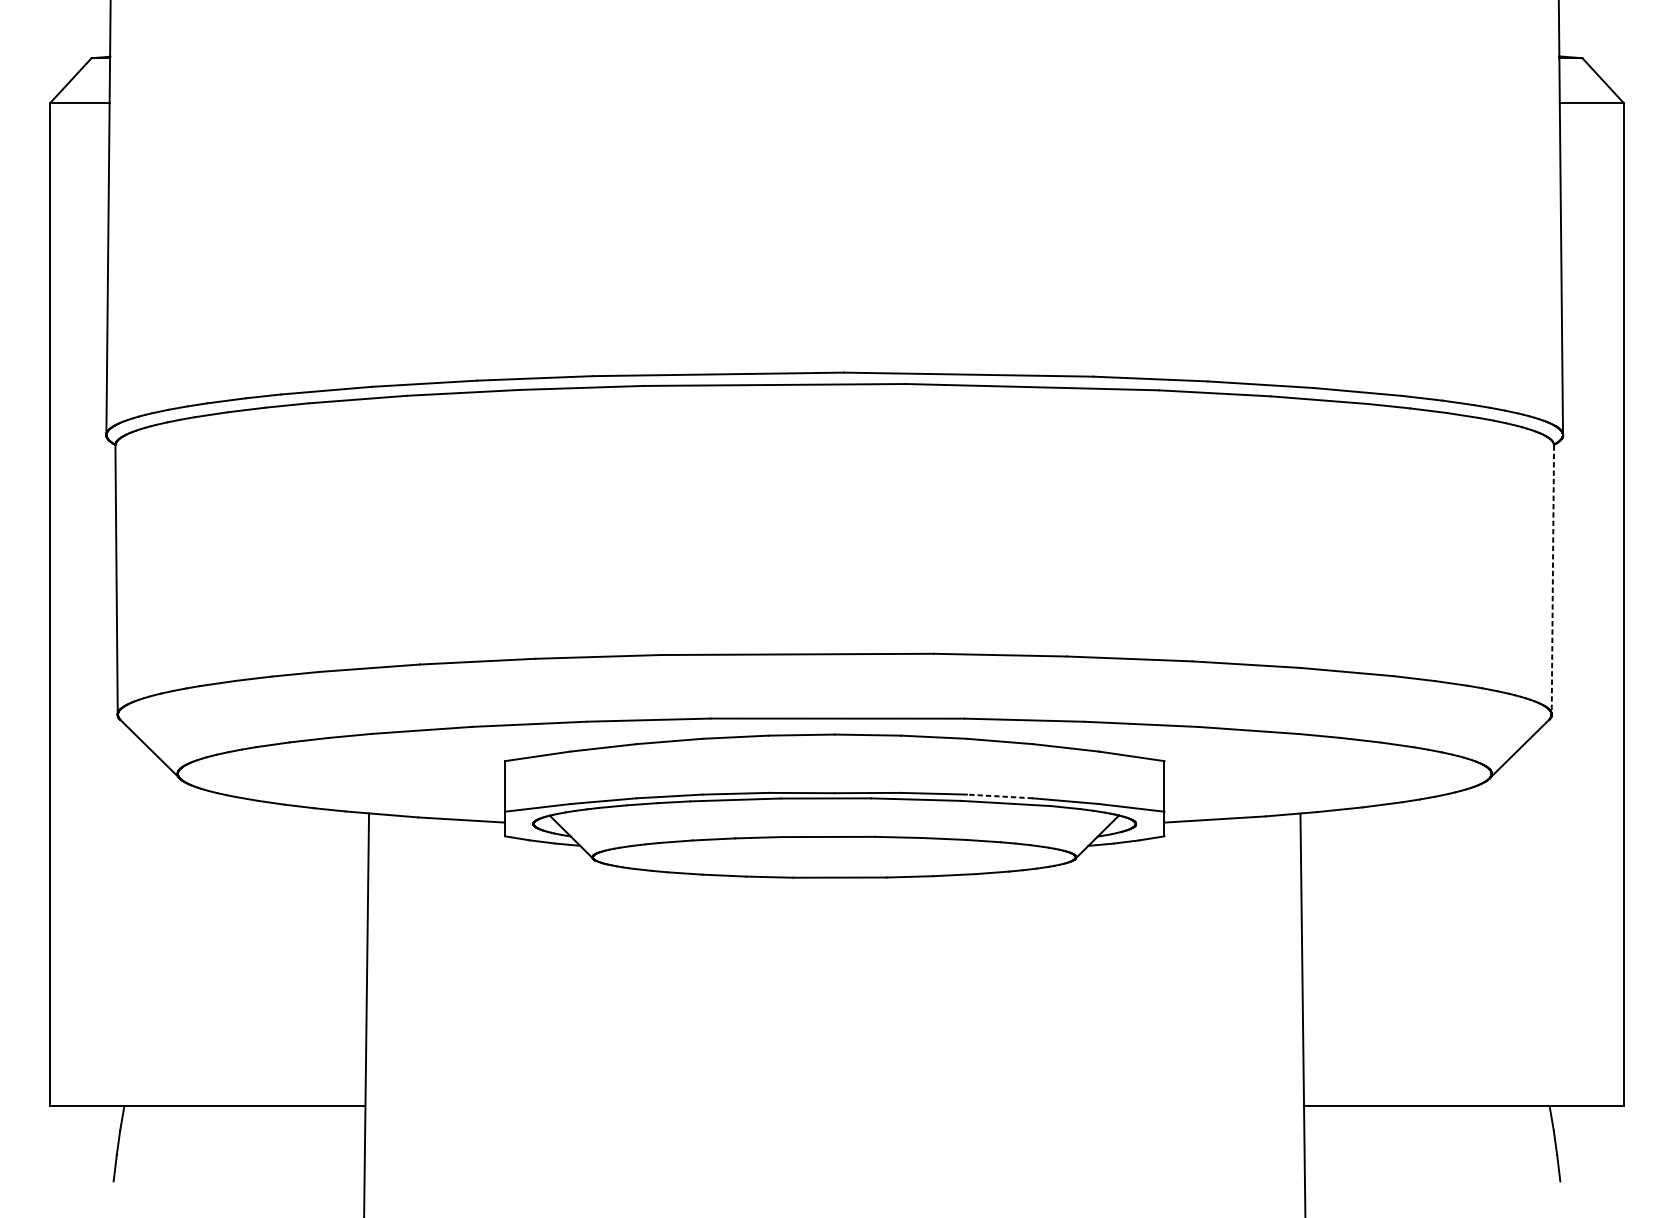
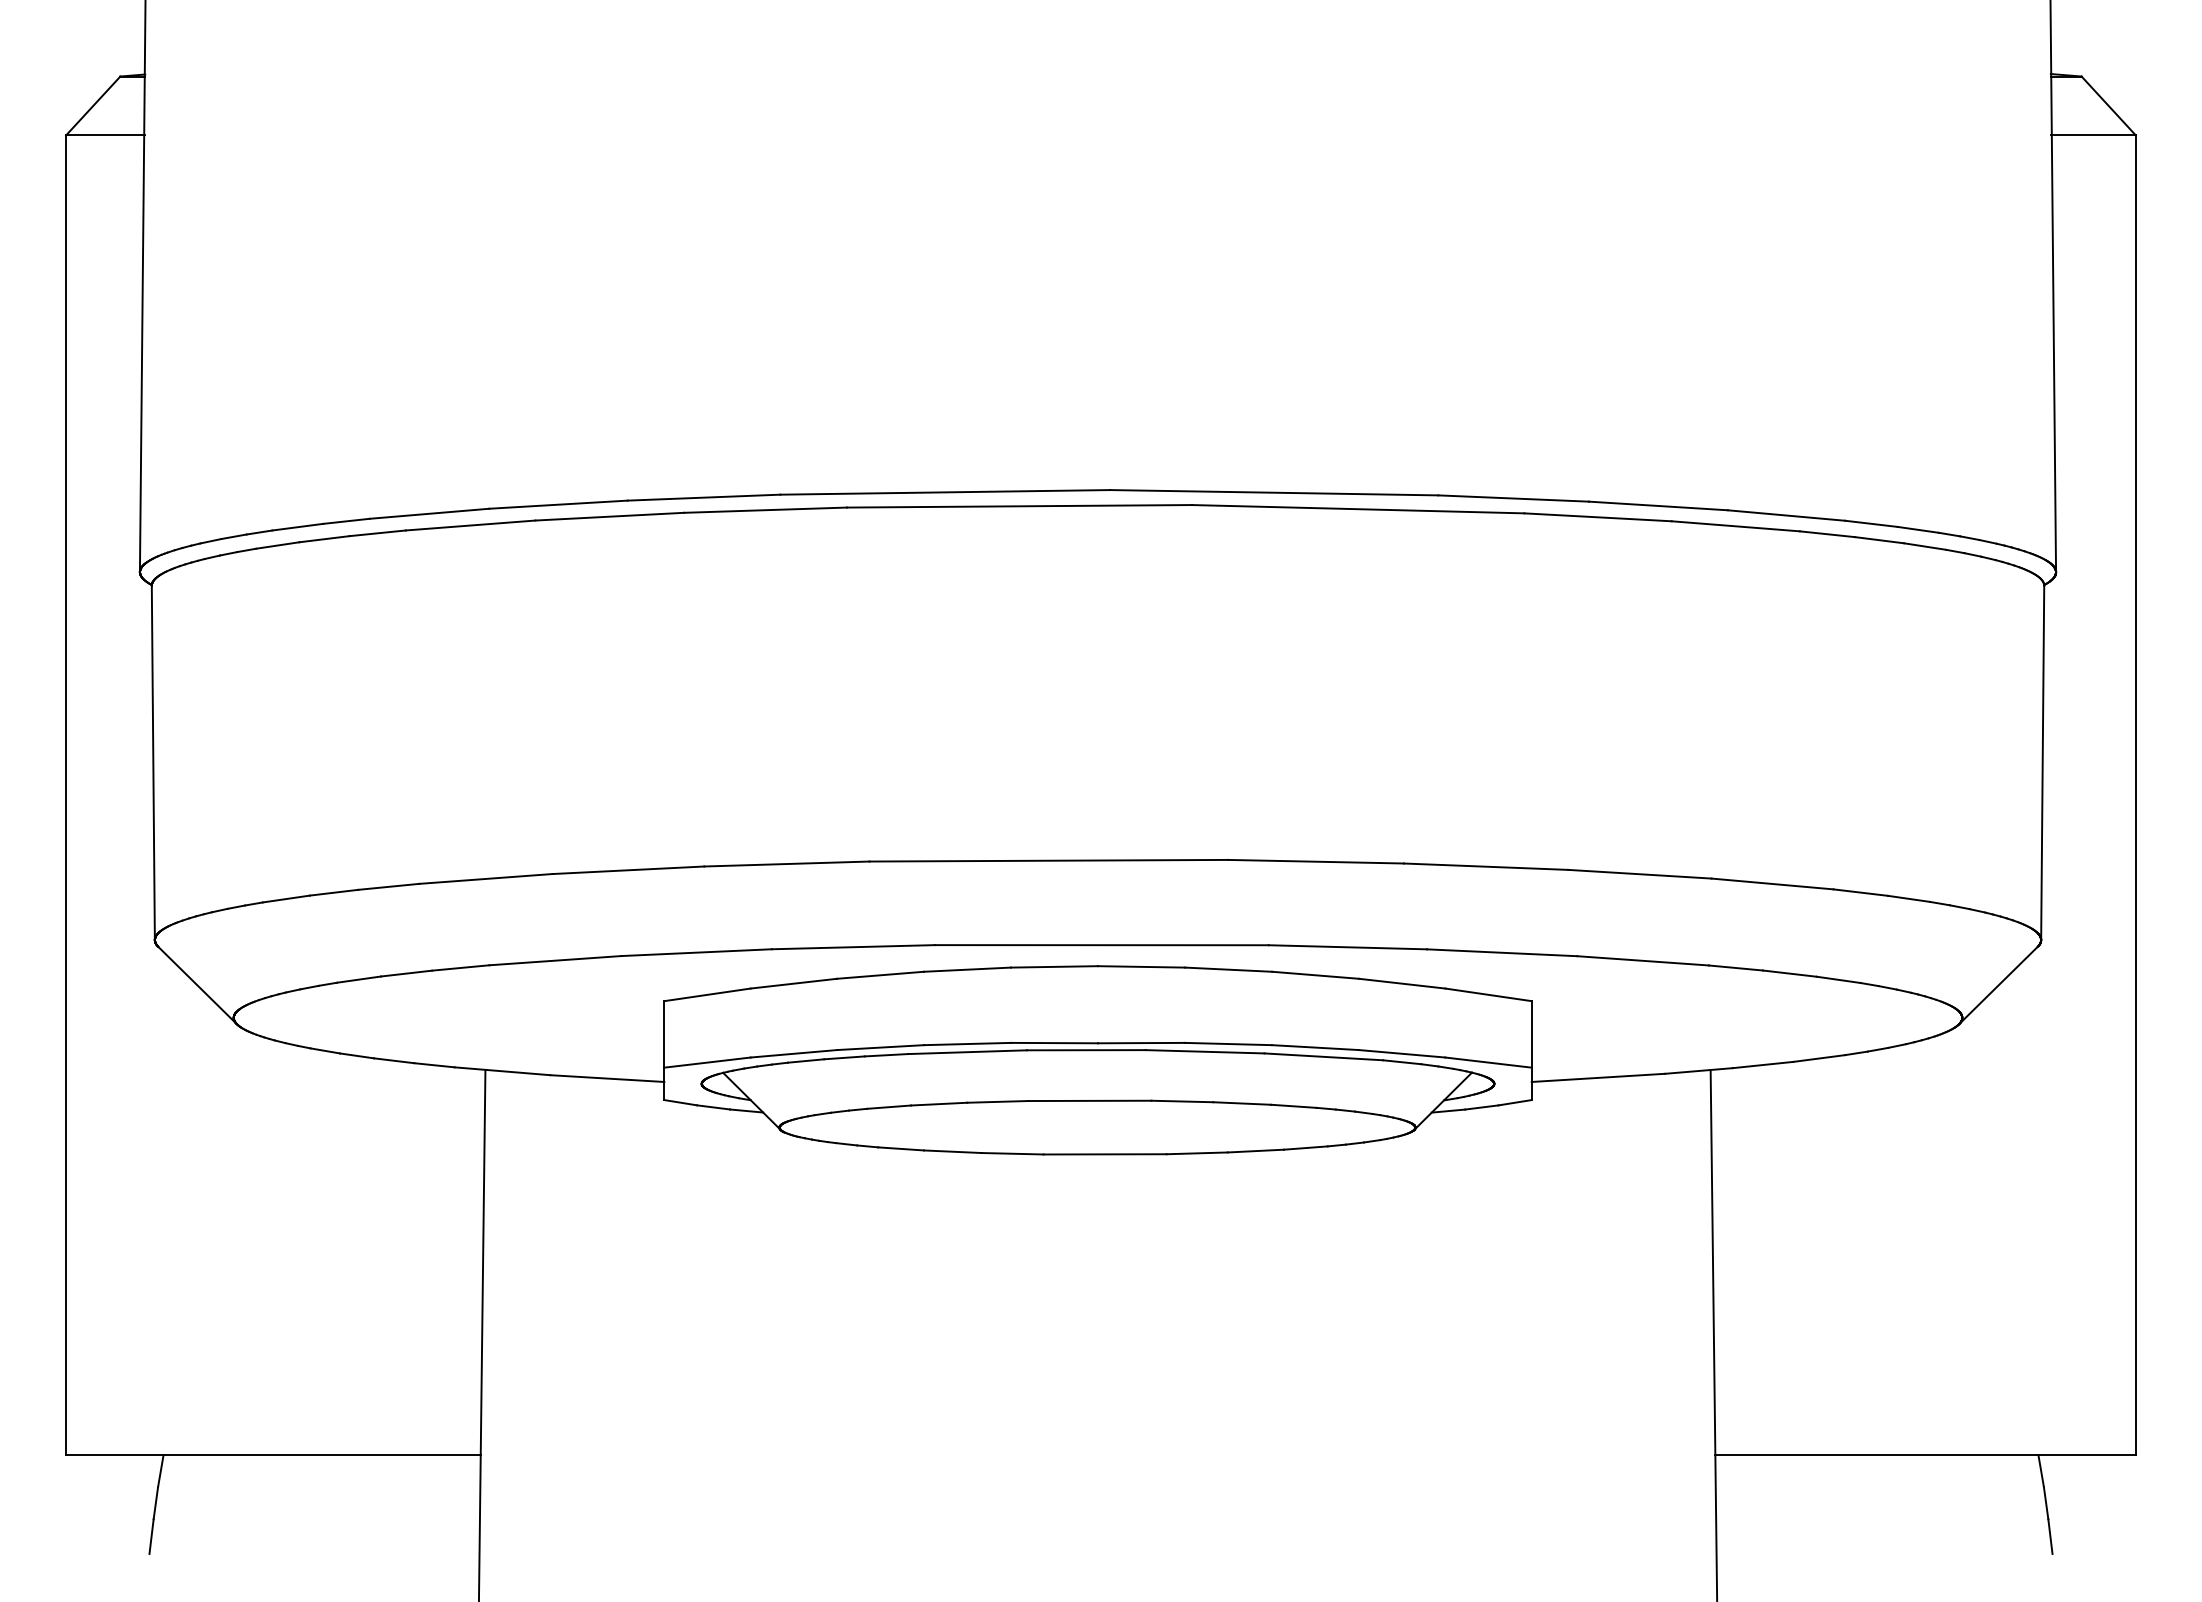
line: (1552, 580) -> (2042, 763), dashed -> solid
line: (999, 796) -> (1314, 1047), dashed -> solid

